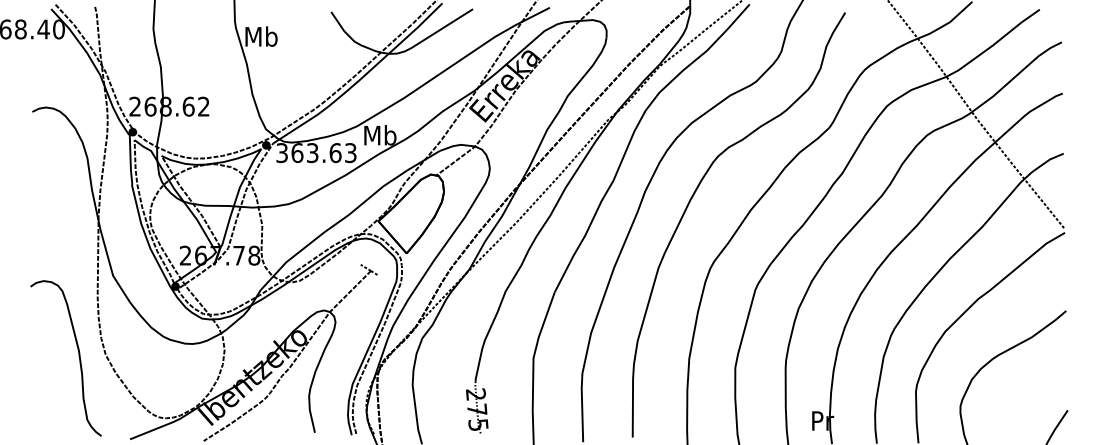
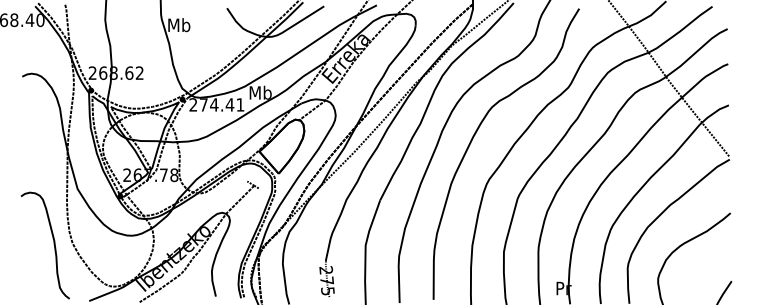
text: (315, 152) -> (216, 104), 363.63 -> 274.41

